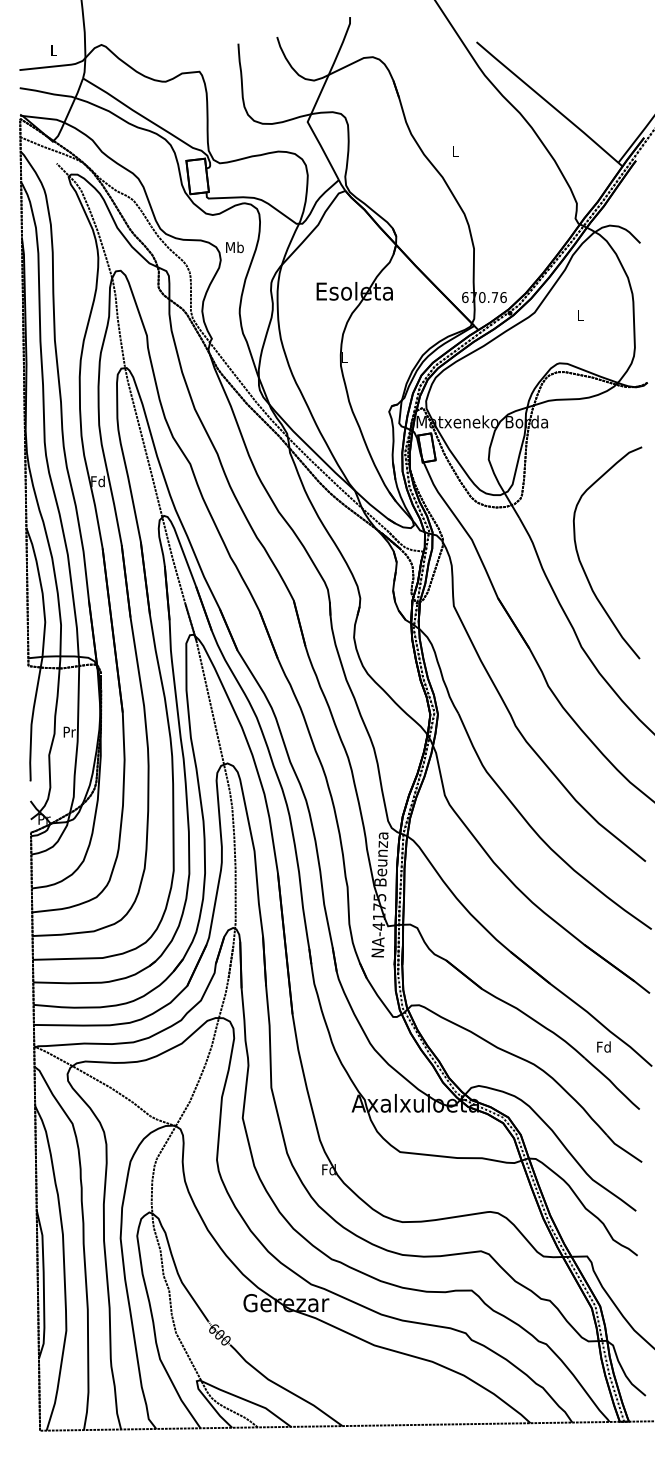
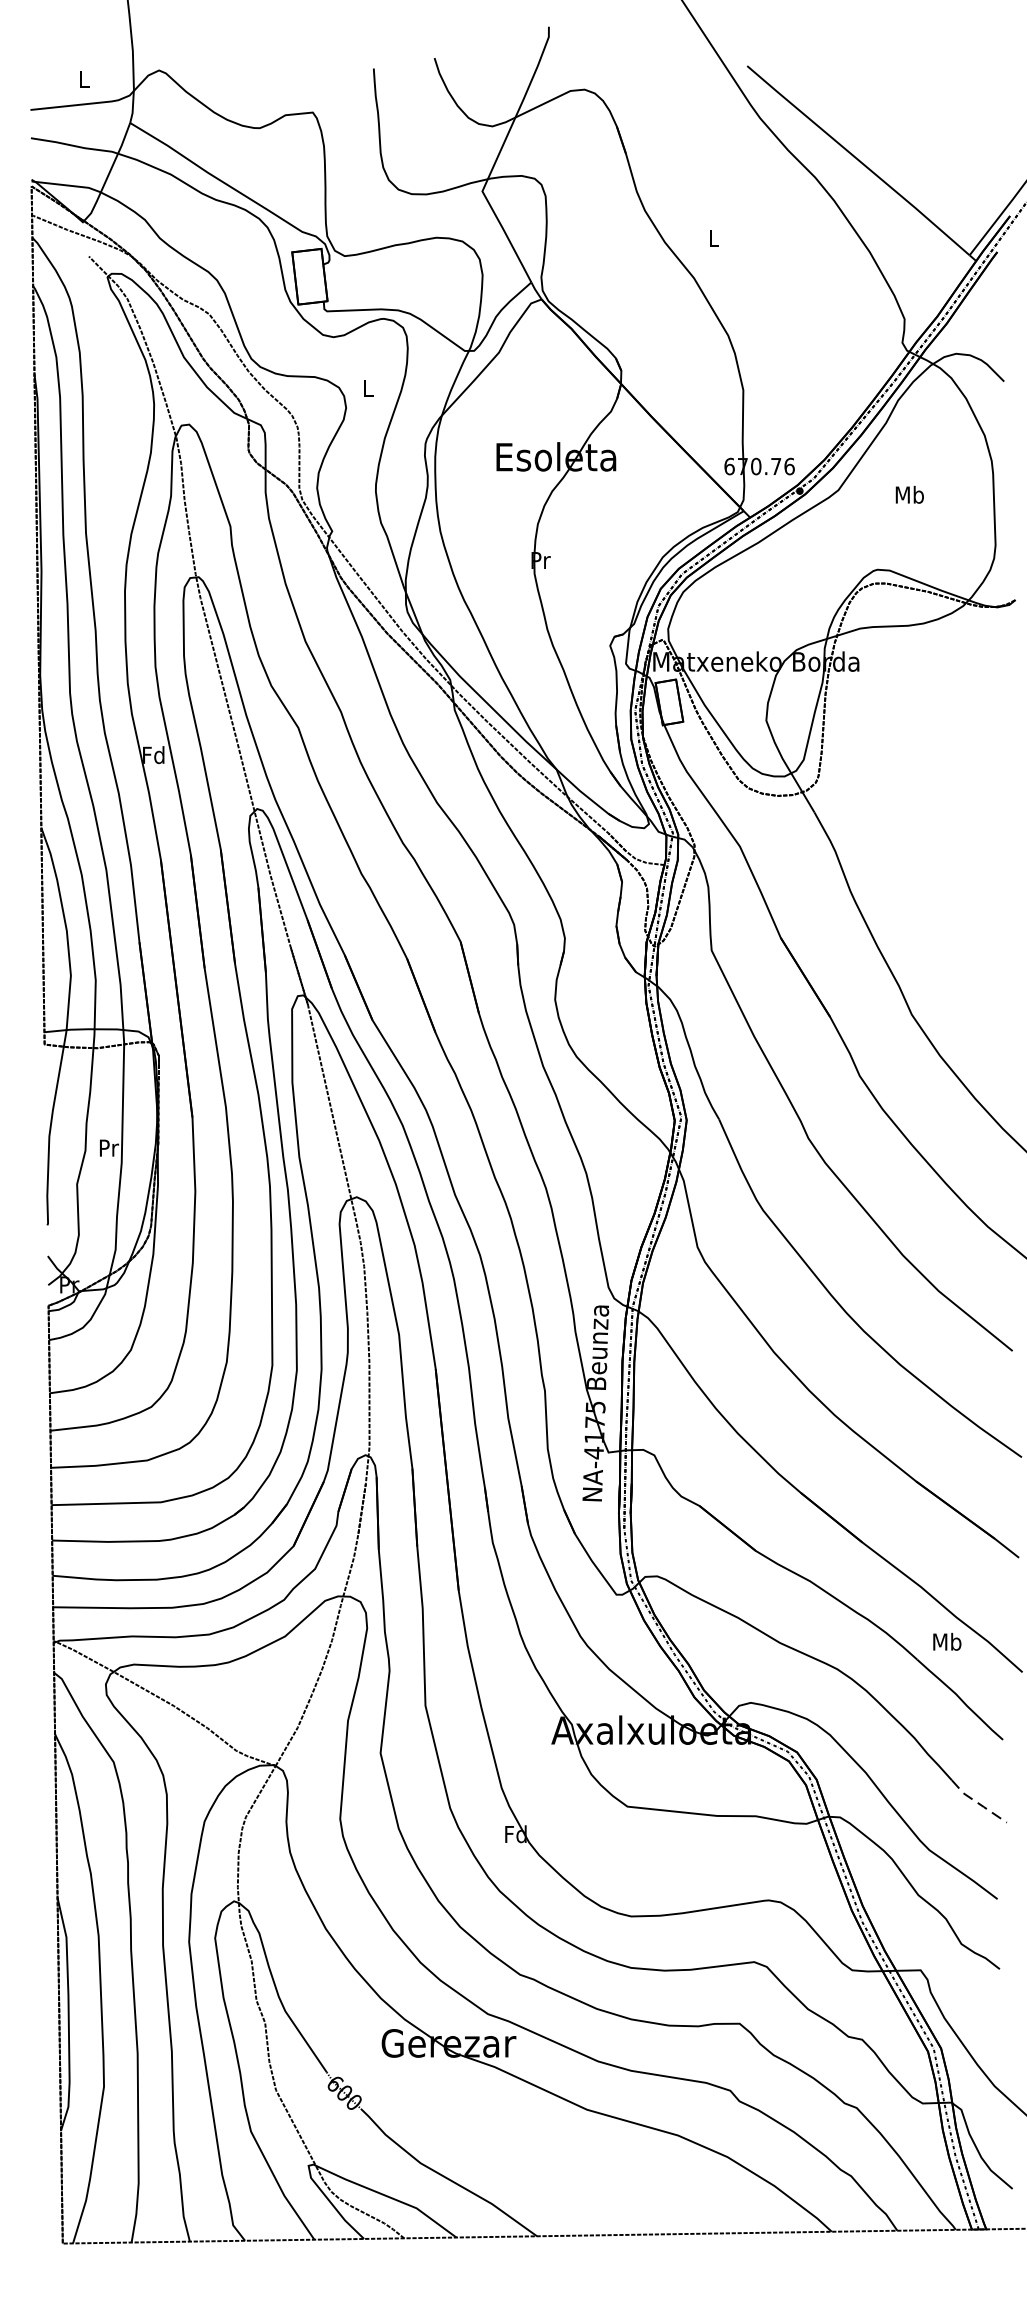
text: (234, 247) -> (367, 388), Mb -> L
text: (580, 315) -> (910, 494), L -> Mb
text: (345, 357) -> (541, 560), L -> Pr
curve: (582, 564) -> (913, 885), removed
text: (604, 1046) -> (947, 1641), Fd -> Mb
line: (623, 1149) -> (977, 1802), solid -> dashed

